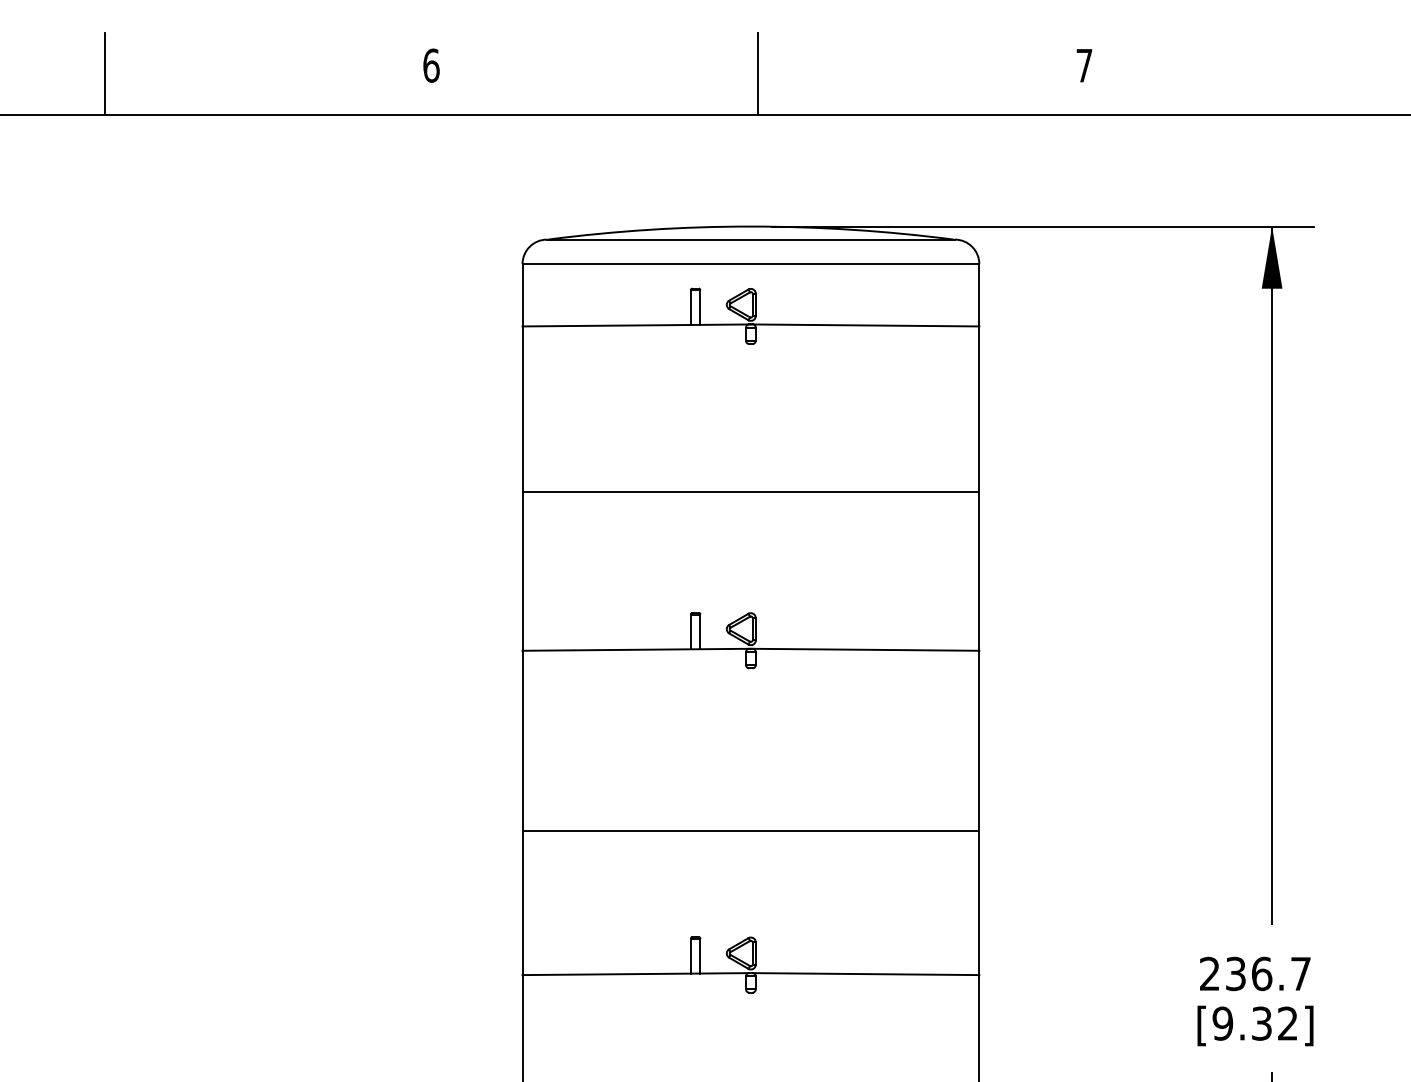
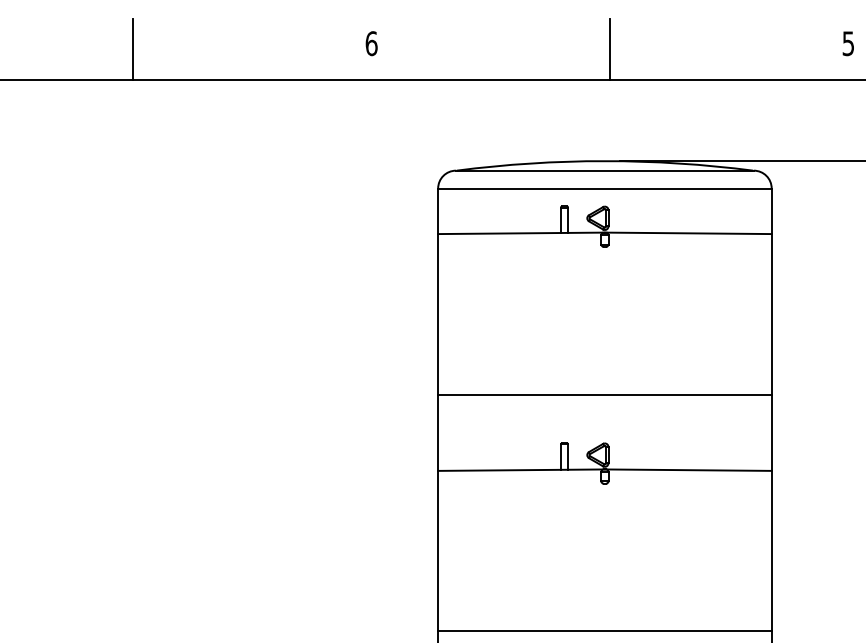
text: (1084, 65) -> (848, 43), 7 -> 5
line: (750, 492) -> (604, 394), moved
line: (750, 830) -> (604, 631), moved

